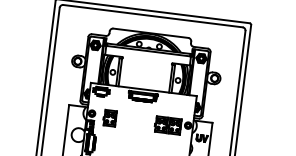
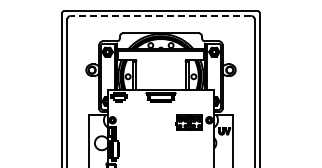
line: (152, 16) -> (160, 16), solid -> dashed
part: (109, 118) -> (130, 122), removed

